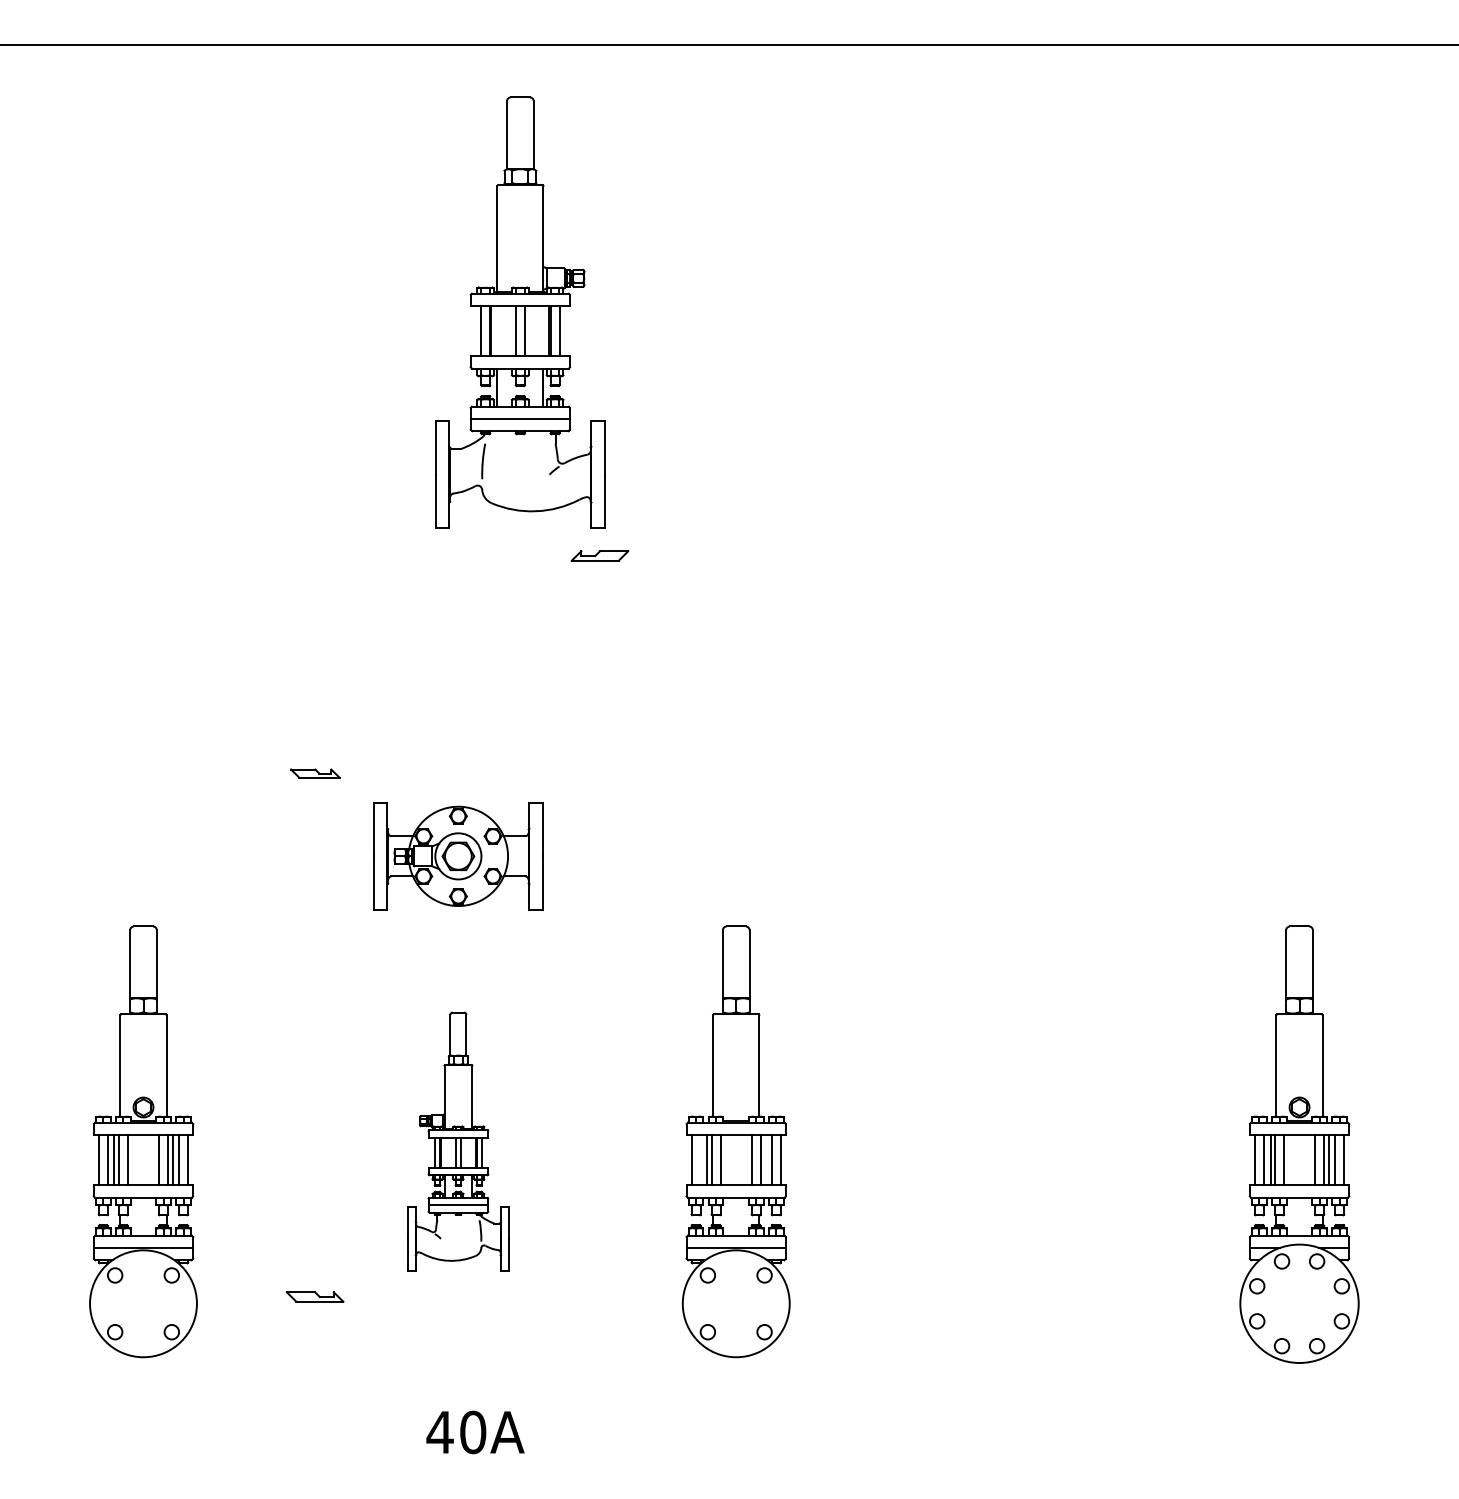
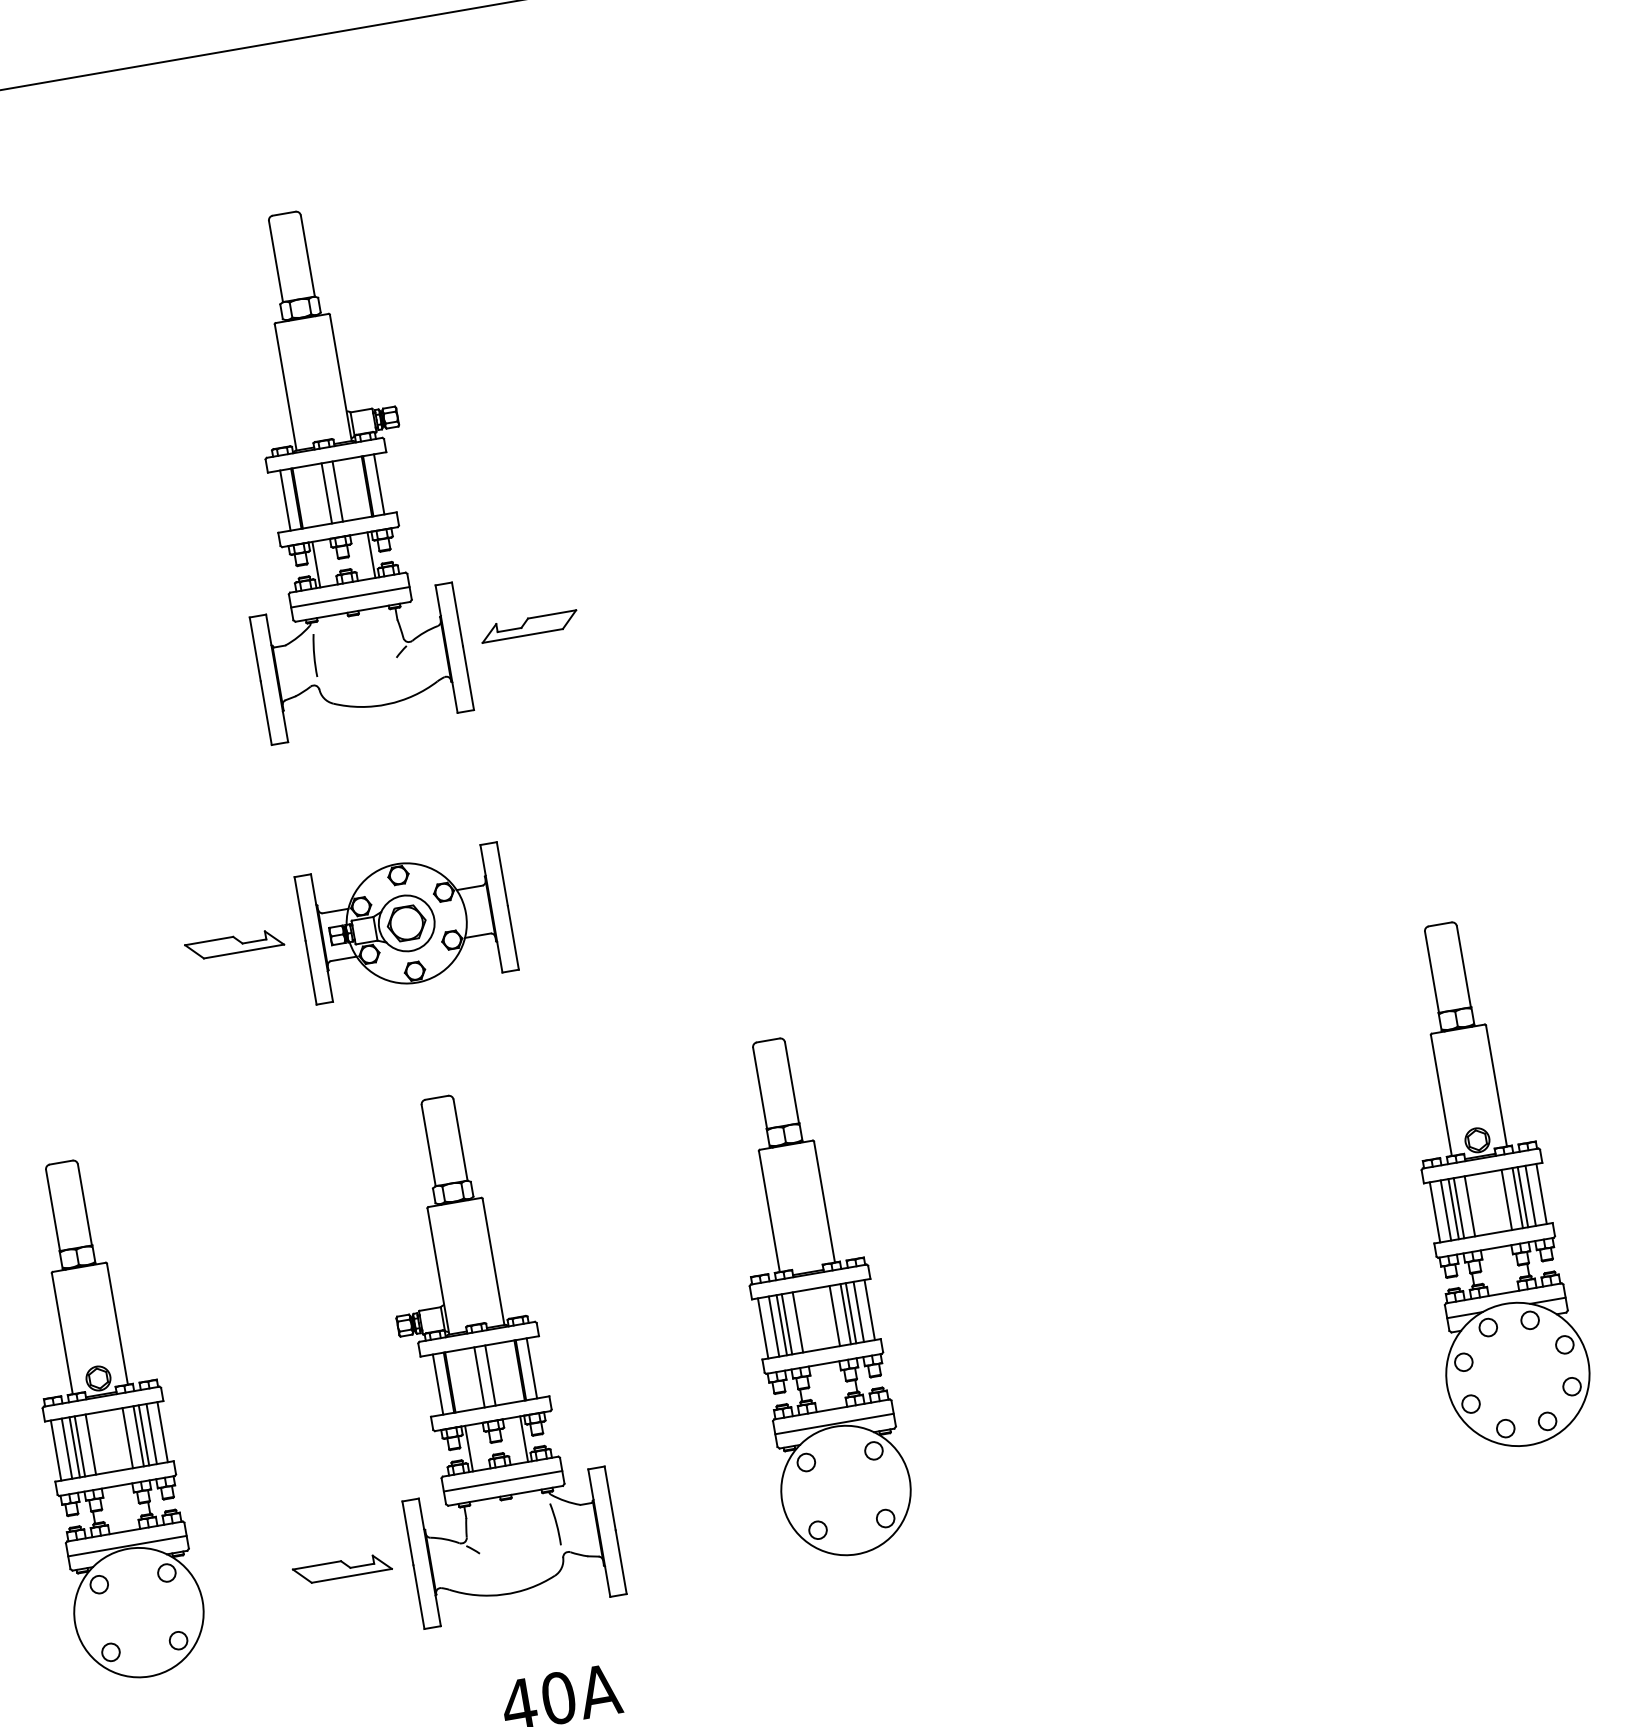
part: (520, 312) -> (328, 470), moved
part: (599, 555) -> (528, 626), size x1.43
part: (315, 773) -> (234, 944), size x1.67
part: (458, 856) -> (406, 923), moved
part: (458, 1141) -> (481, 1354), size x1.67
line: (700, 1160) -> (773, 1326), added
line: (765, 1160) -> (851, 1313), added
part: (314, 1296) -> (341, 1568), size x1.43

